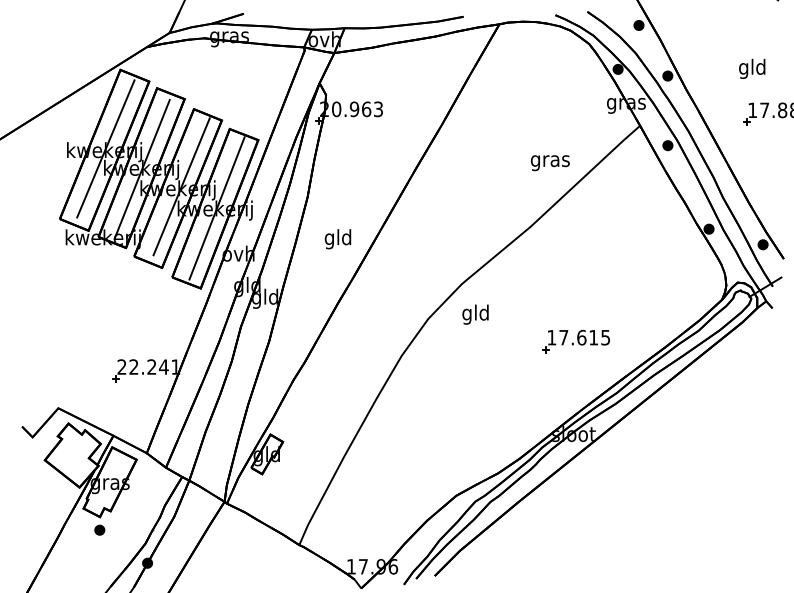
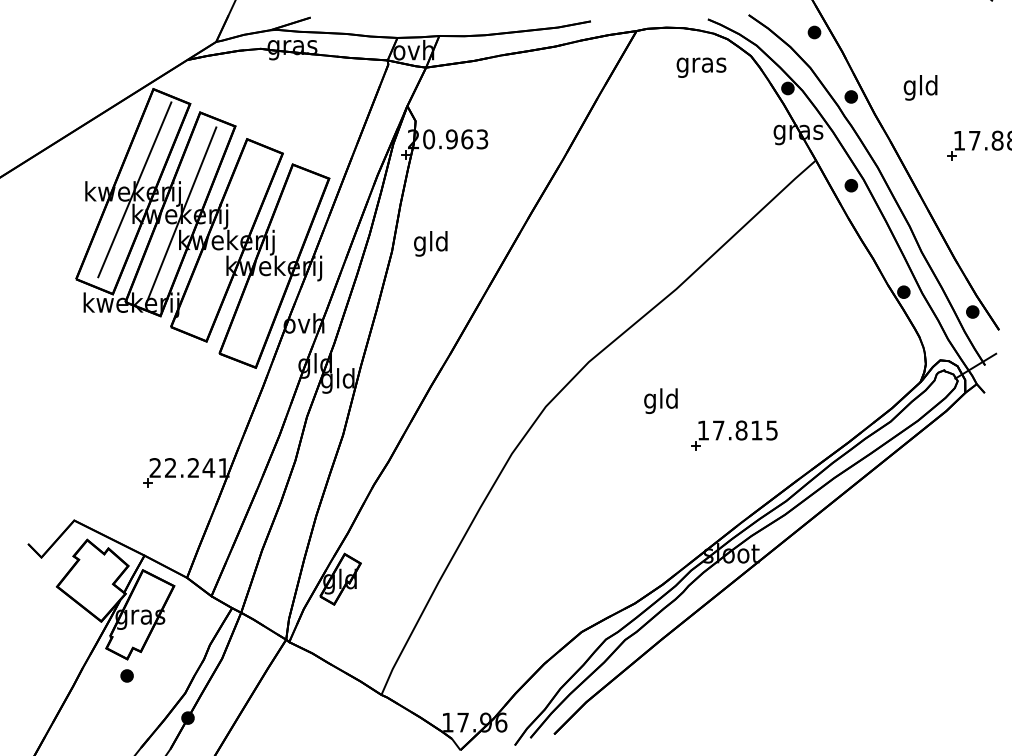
text: (752, 68) -> (920, 87), moved
text: (550, 163) -> (701, 68), moved
line: (181, 186) -> (231, 237), removed
line: (216, 208) -> (275, 265), removed
text: (337, 239) -> (430, 244), moved
text: (475, 314) -> (660, 400), moved
text: (581, 337) -> (741, 430), 17.615 -> 17.815

